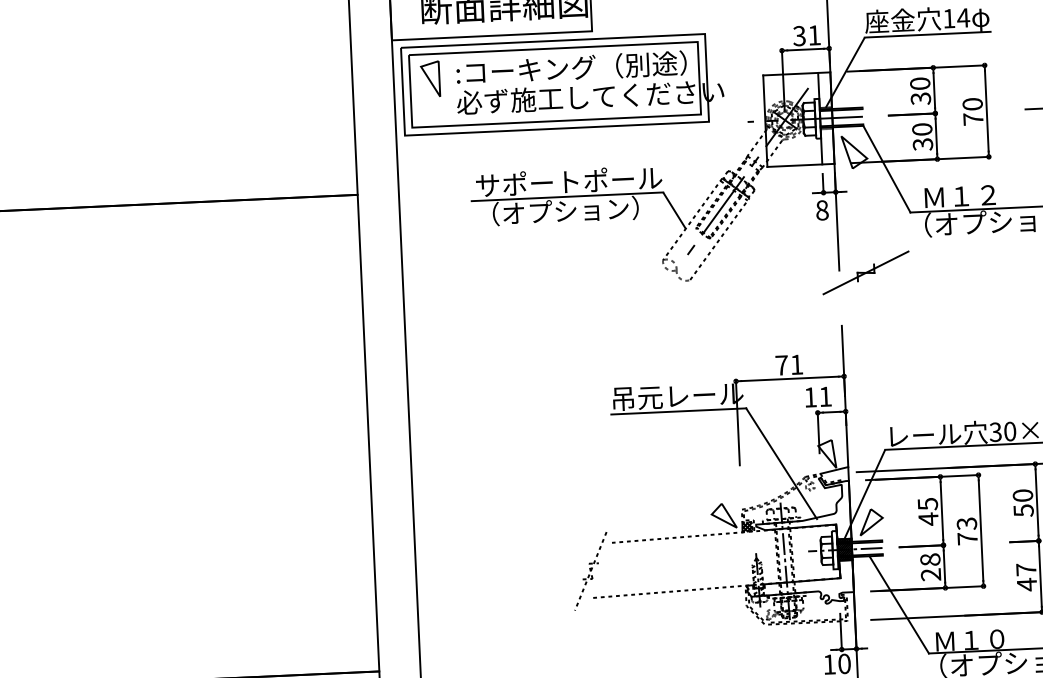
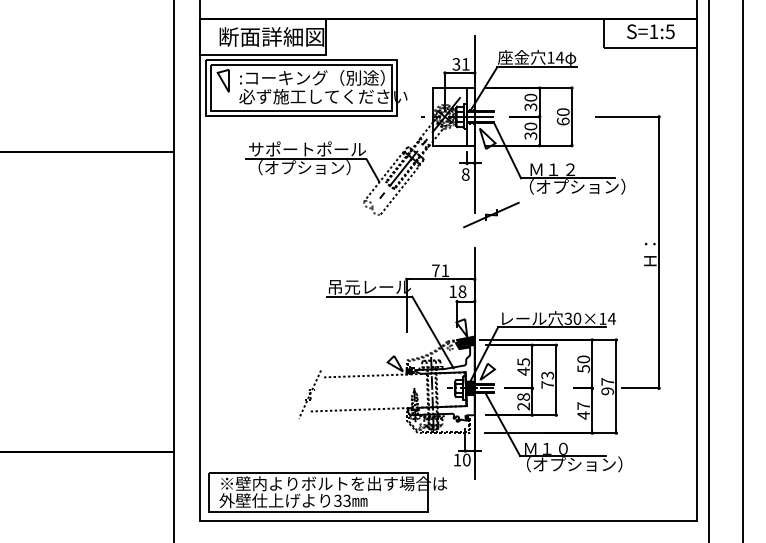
text: (972, 119) -> (562, 121), 70 -> 60
text: (825, 396) -> (462, 291), 11 -> 18
hatch: (833, 475) -> (465, 341), added

